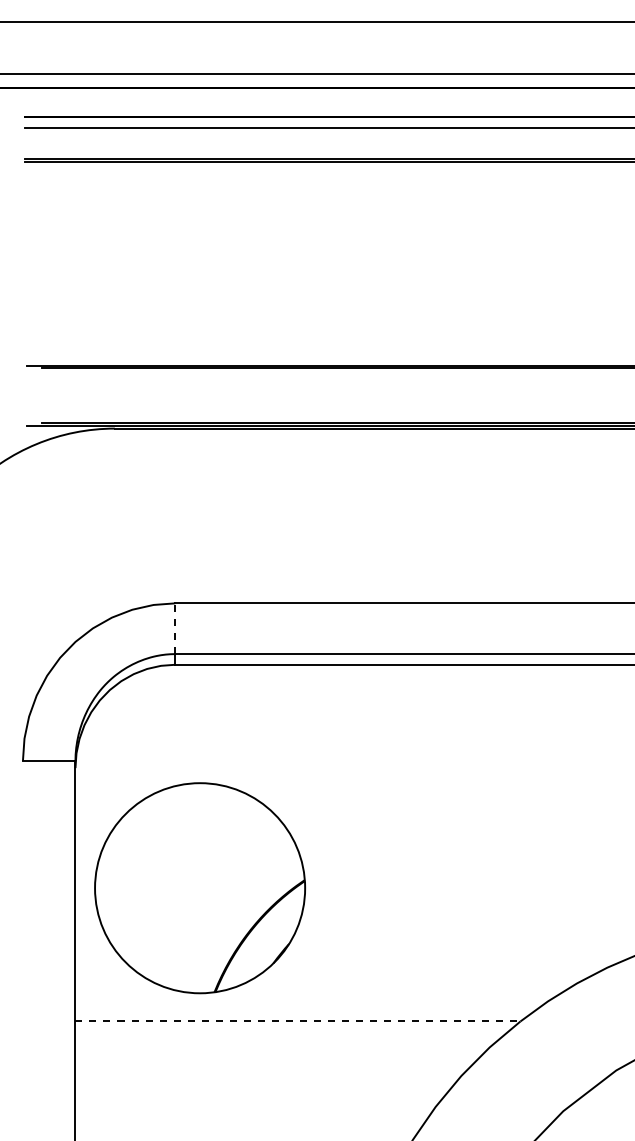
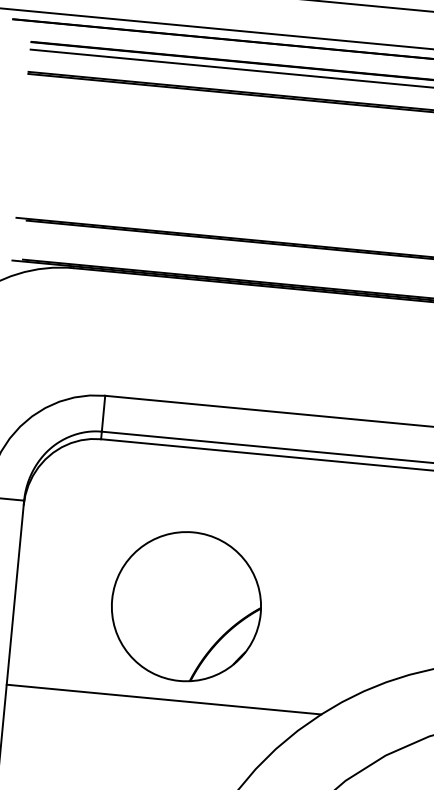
line: (175, 628) -> (103, 413), dashed -> solid
part: (199, 888) -> (186, 606), moved
line: (297, 1021) -> (163, 699), dashed -> solid

